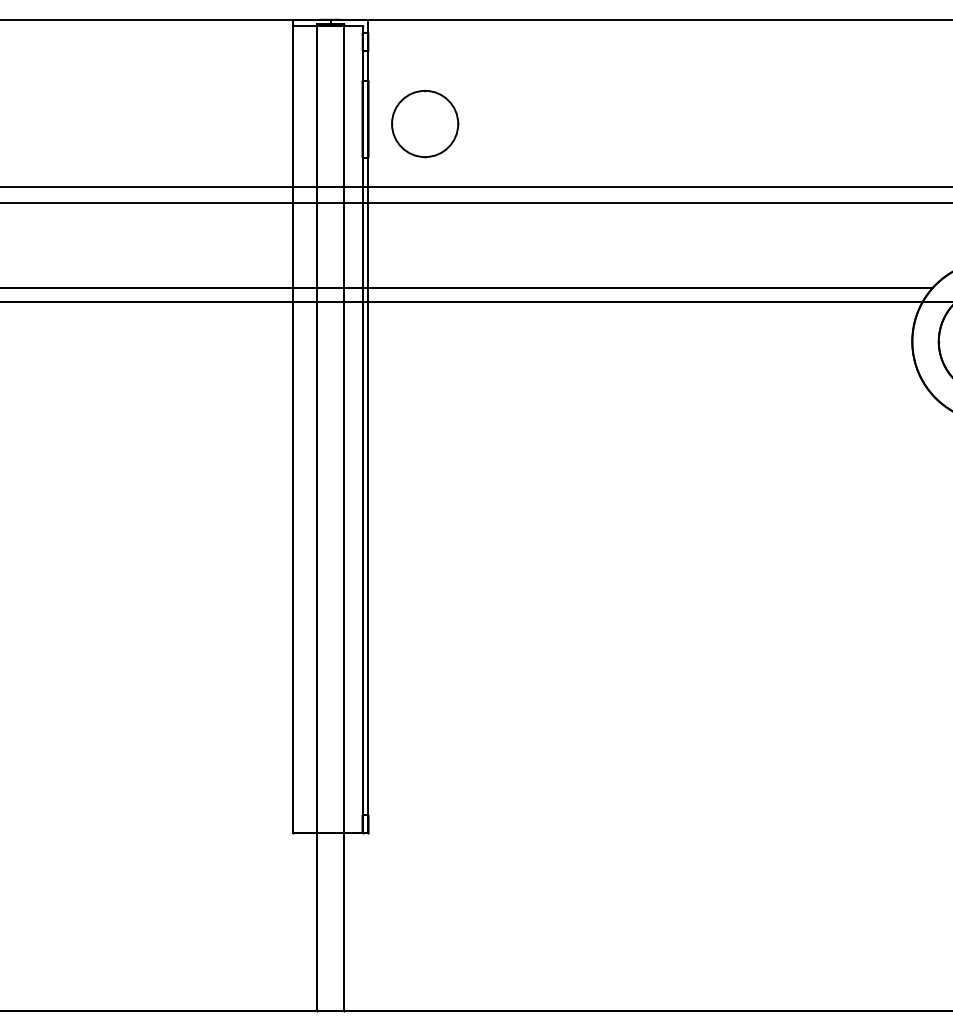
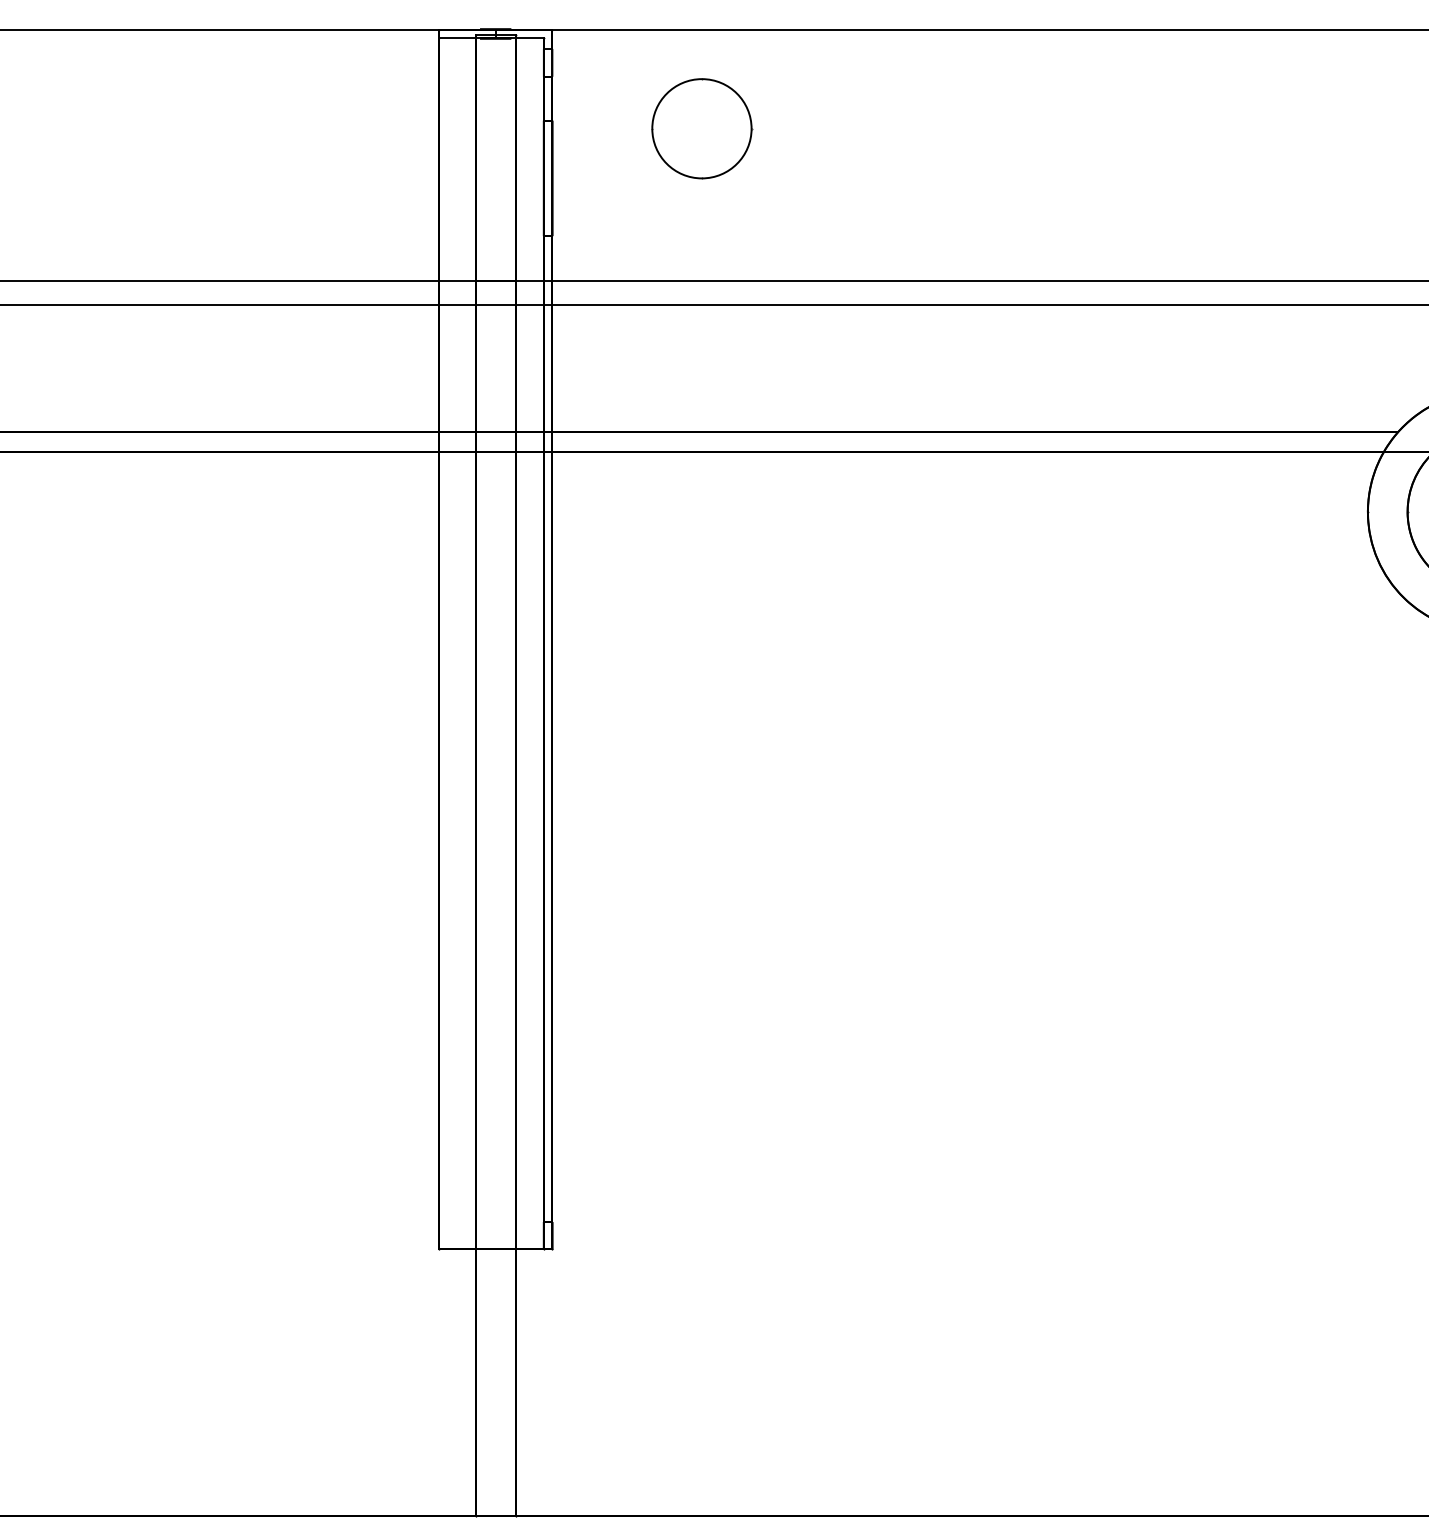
circle: (425, 124) -> (702, 129), moved

